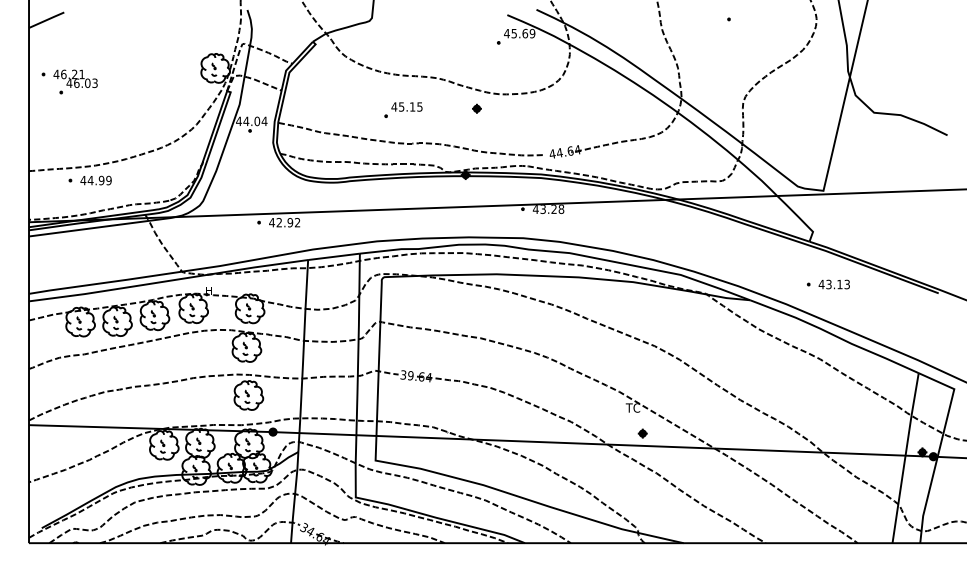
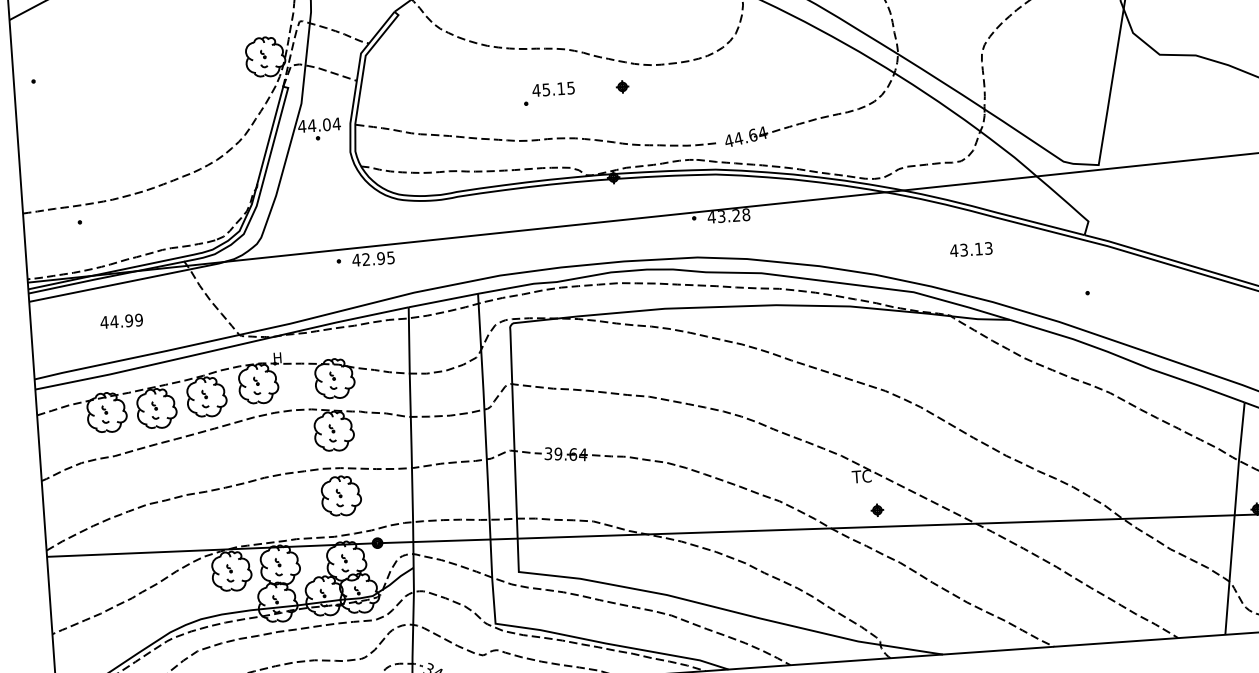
part: (75, 81) -> (77, 87), removed
part: (403, 109) -> (549, 93), moved
text: (95, 180) -> (120, 321), moved
text: (297, 222) -> (390, 257), 42.92 -> 42.95
text: (833, 284) -> (970, 249), moved

